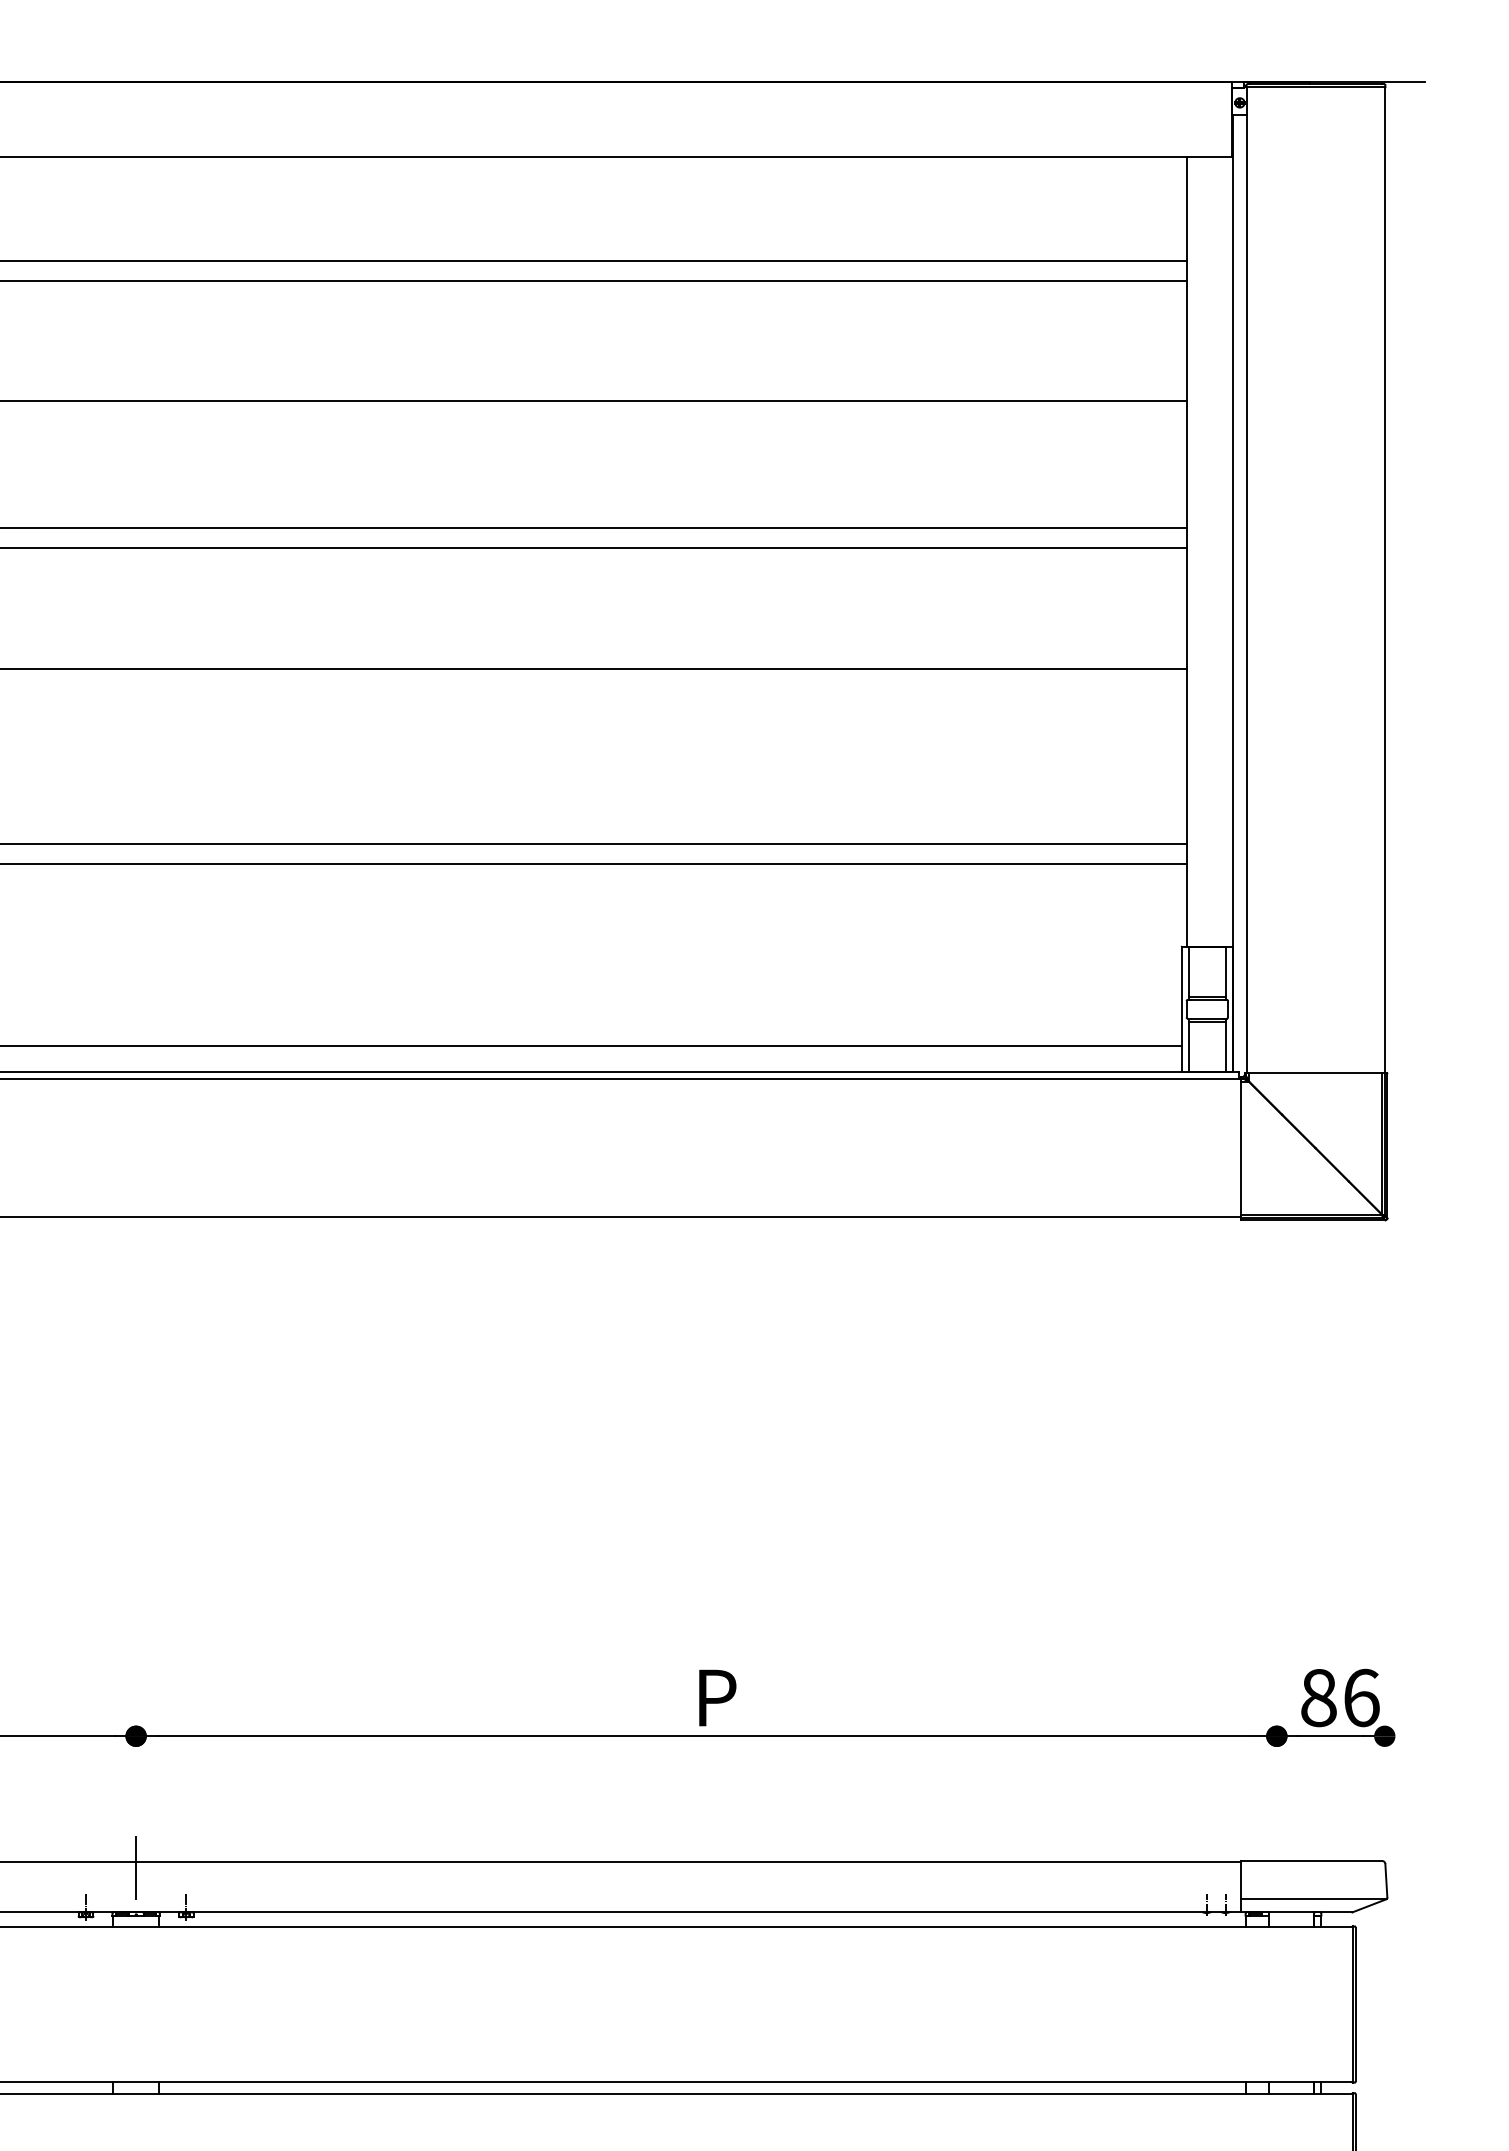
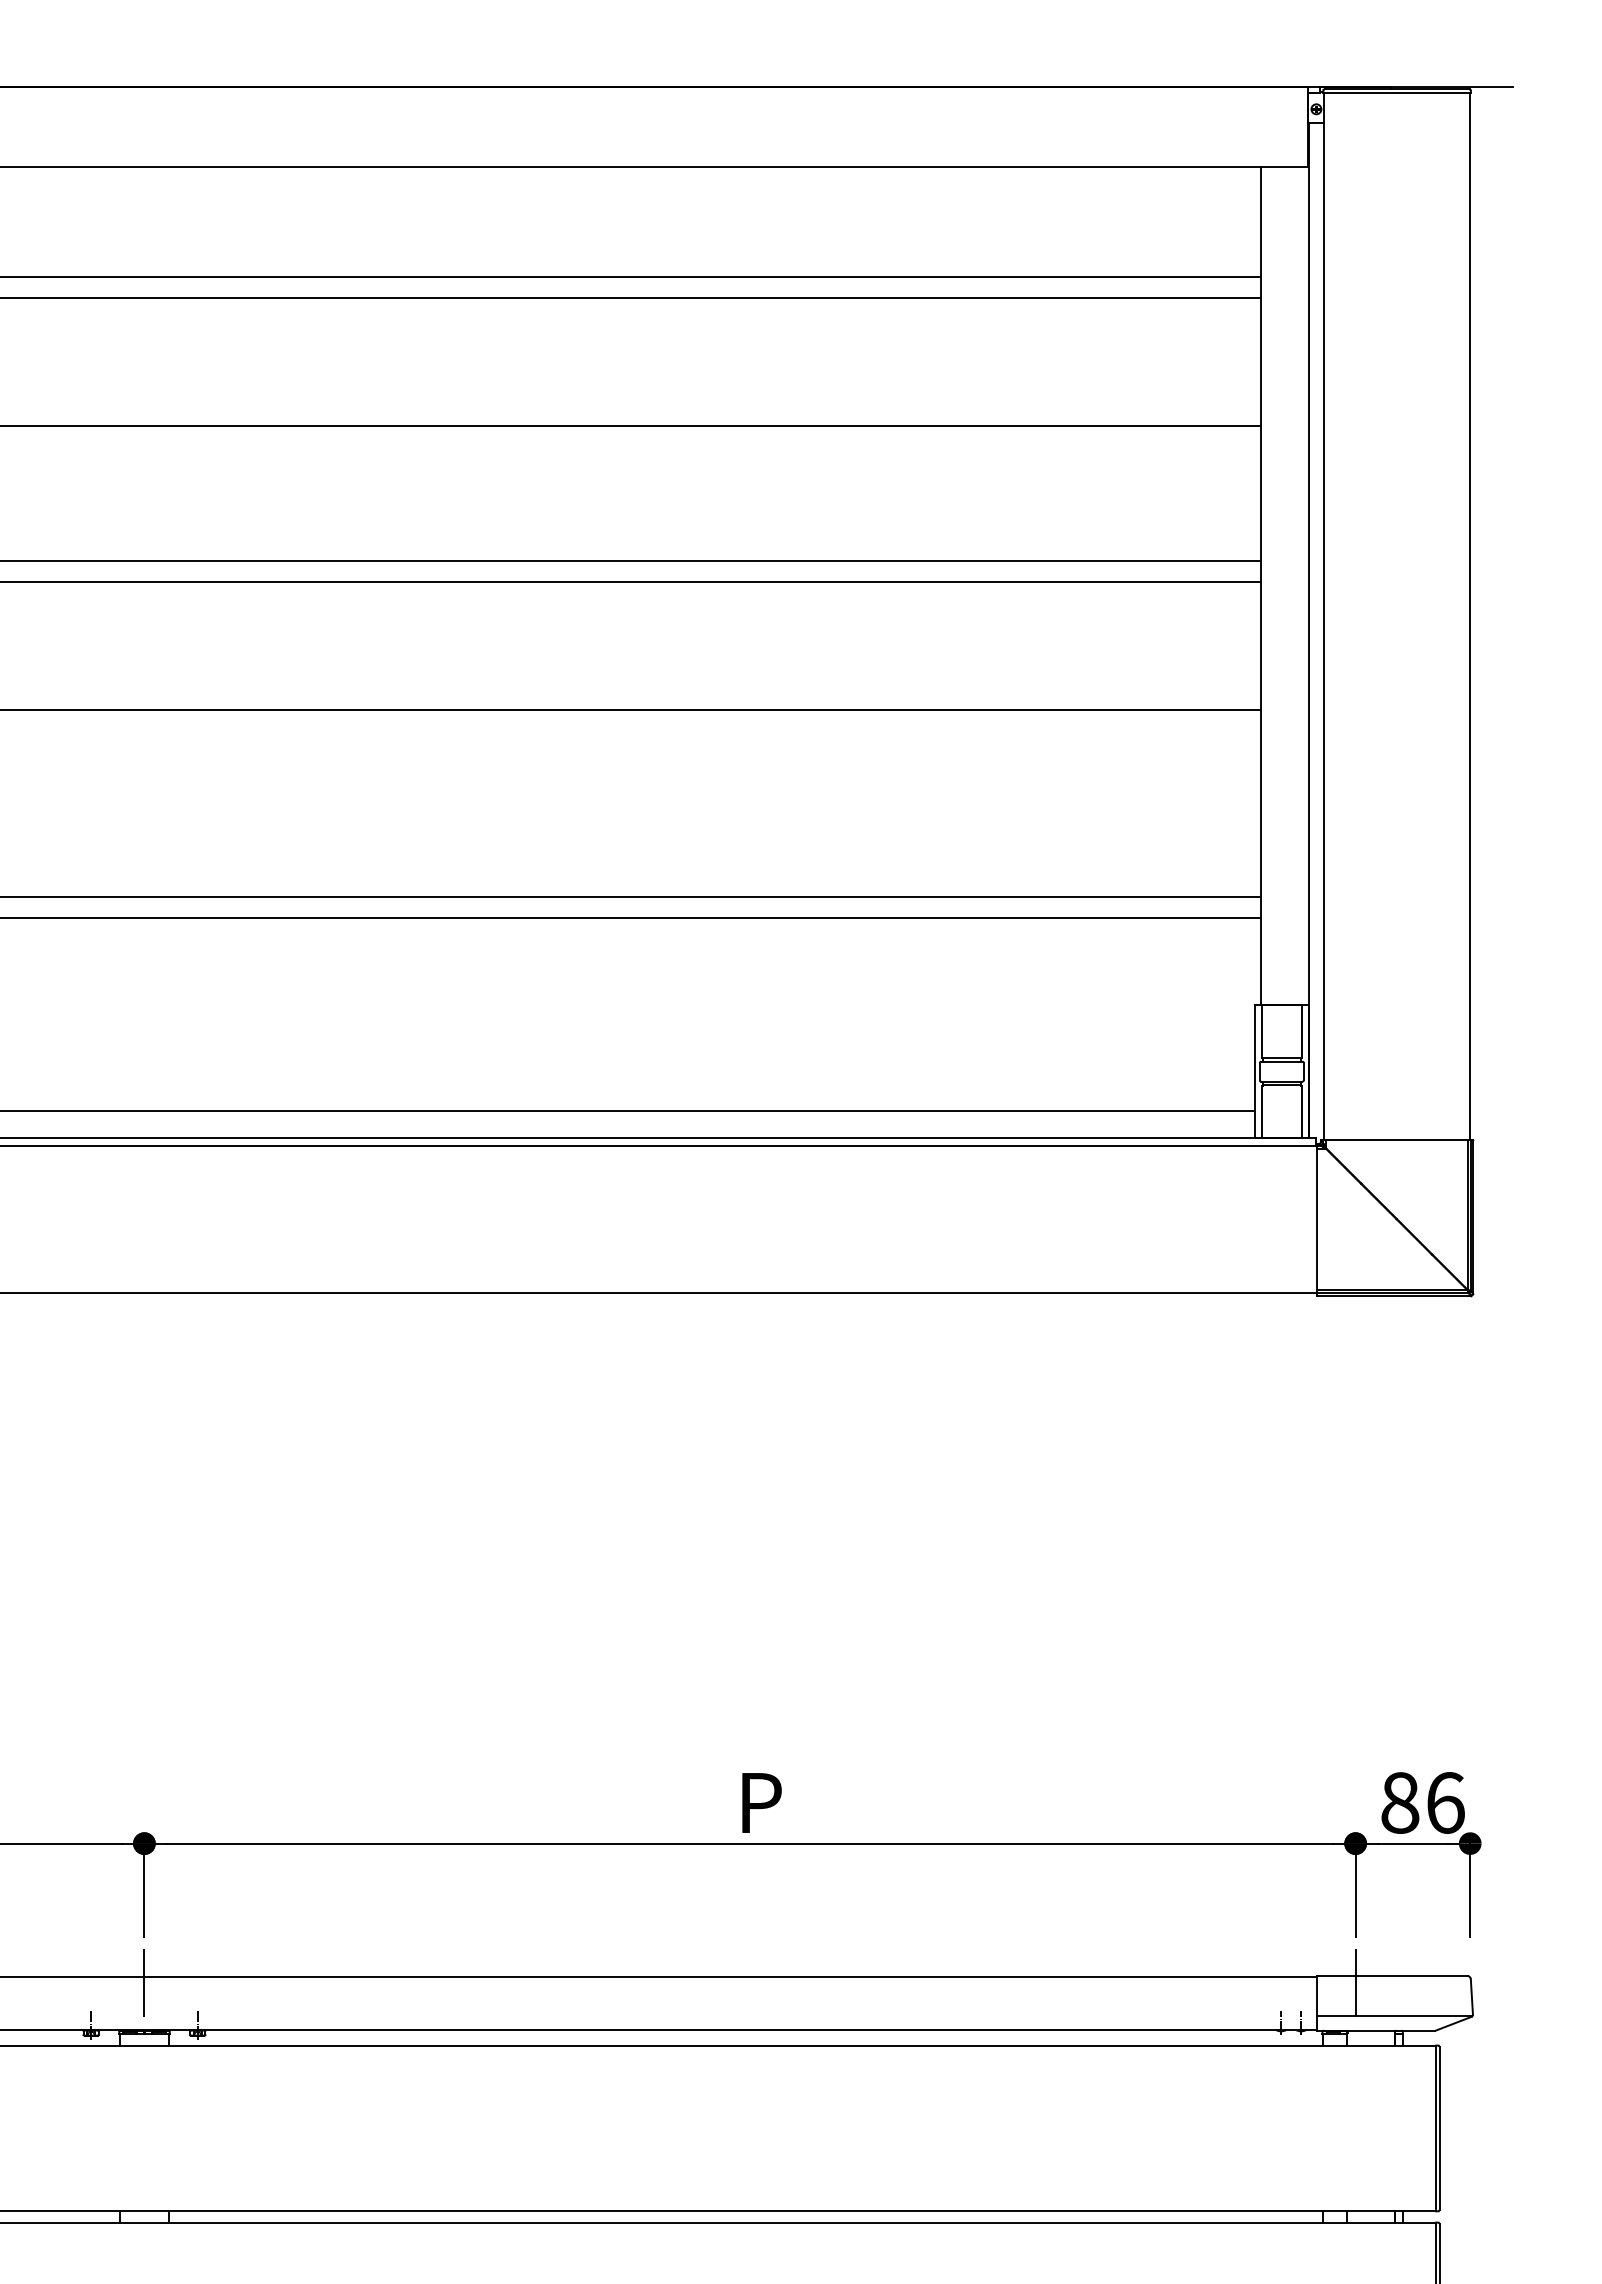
line: (136, 1779) -> (144, 1889), added
line: (1276, 1779) -> (1355, 1889), added
line: (1385, 1779) -> (1470, 1889), added
line: (1276, 1868) -> (1355, 1983), added

